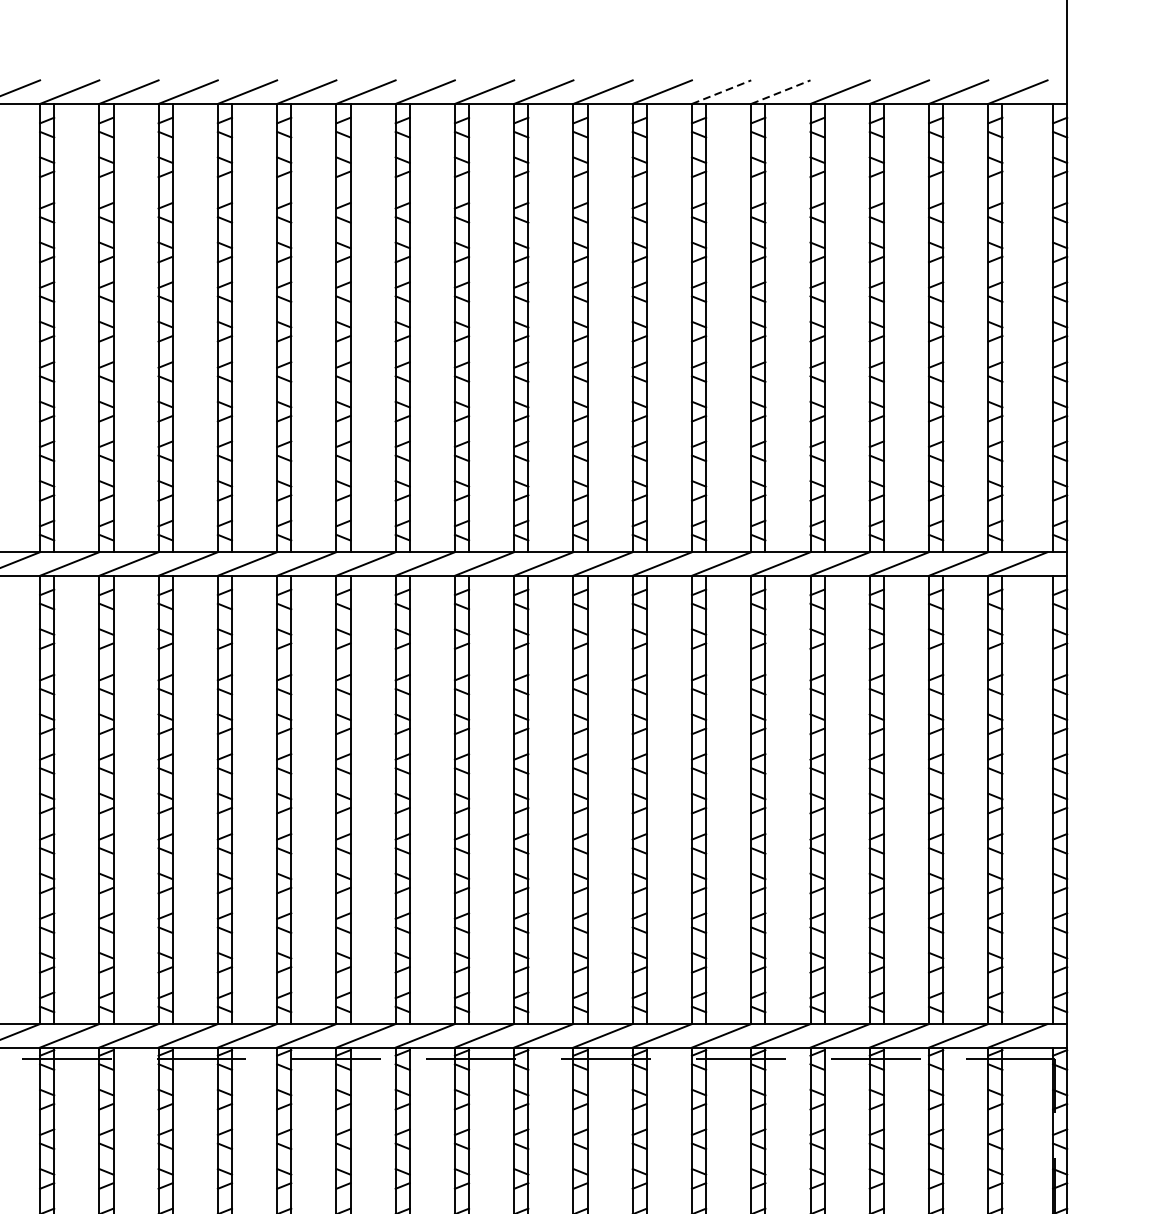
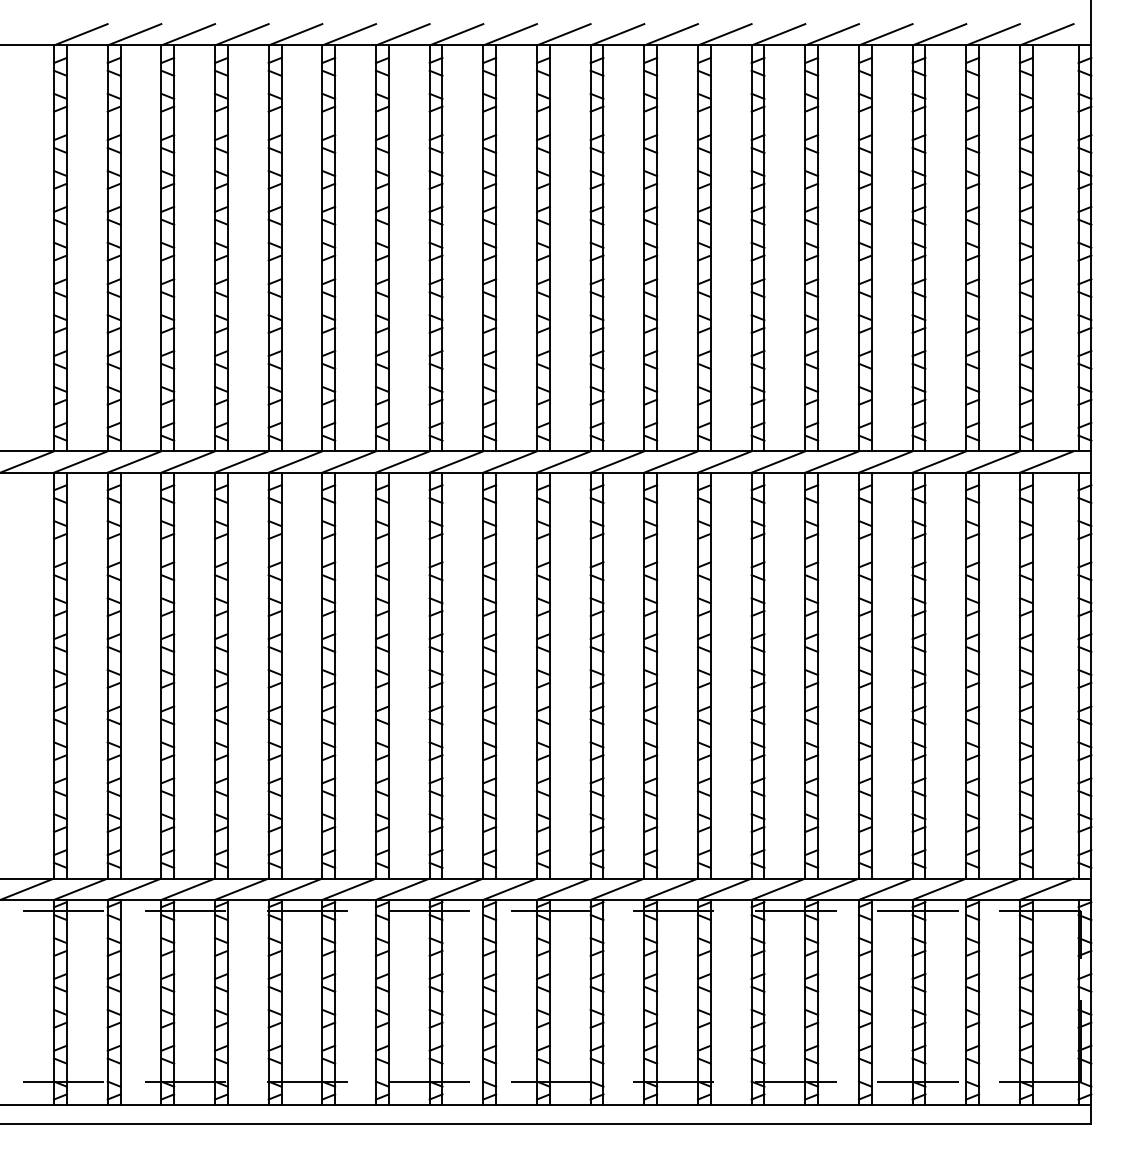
line: (721, 91) -> (778, 34), dashed -> solid
line: (781, 91) -> (832, 34), dashed -> solid

